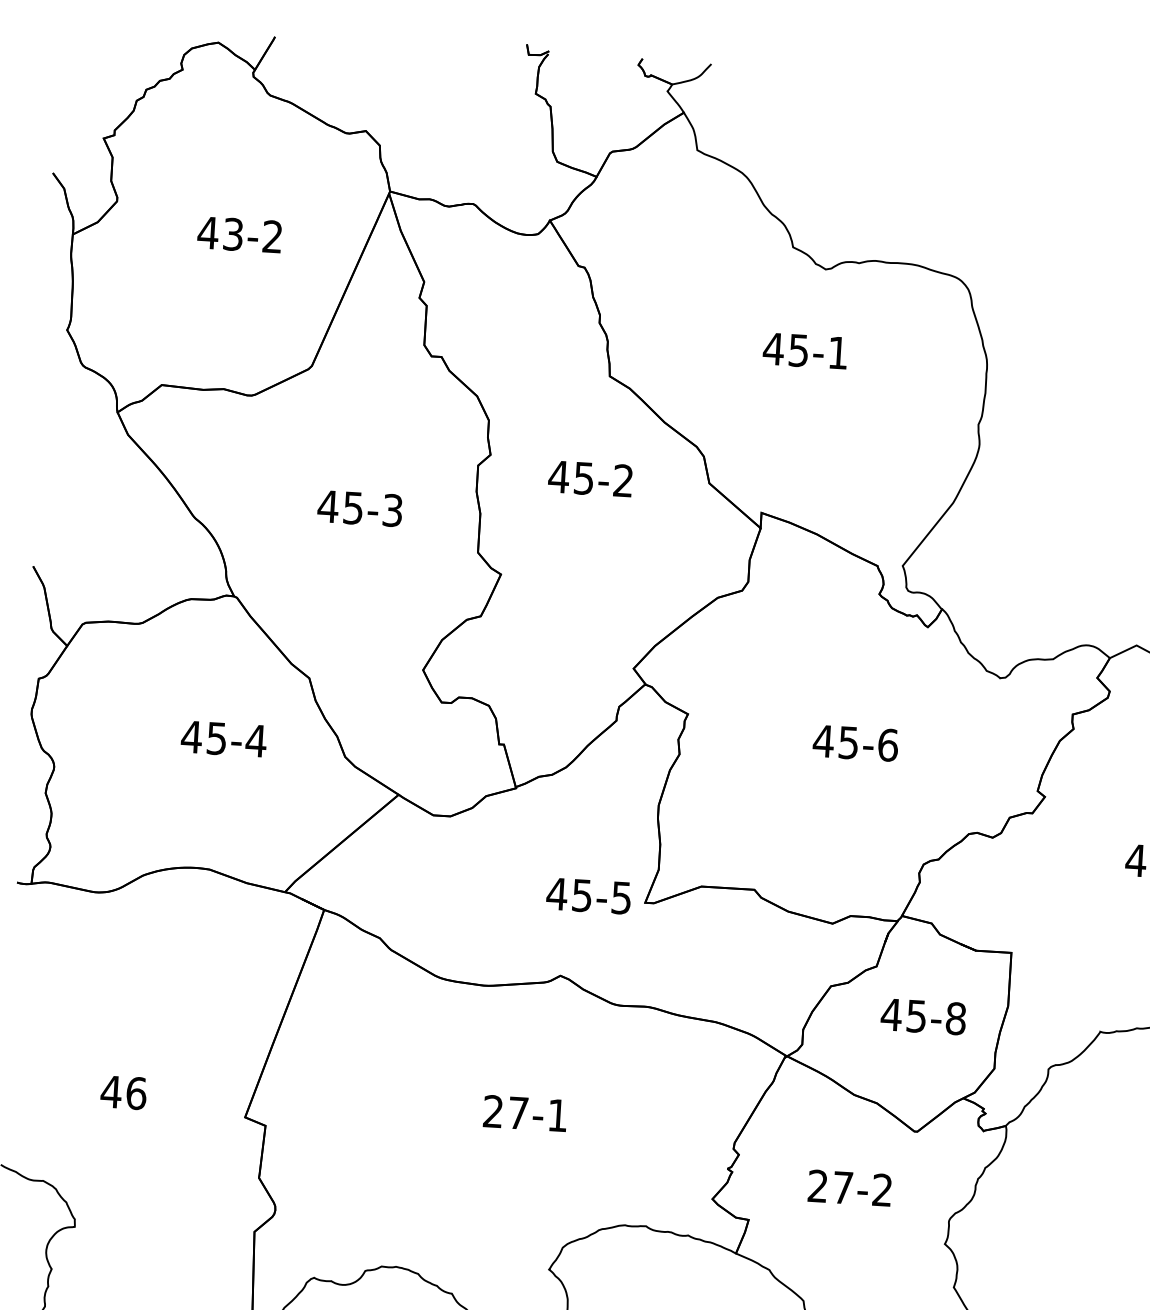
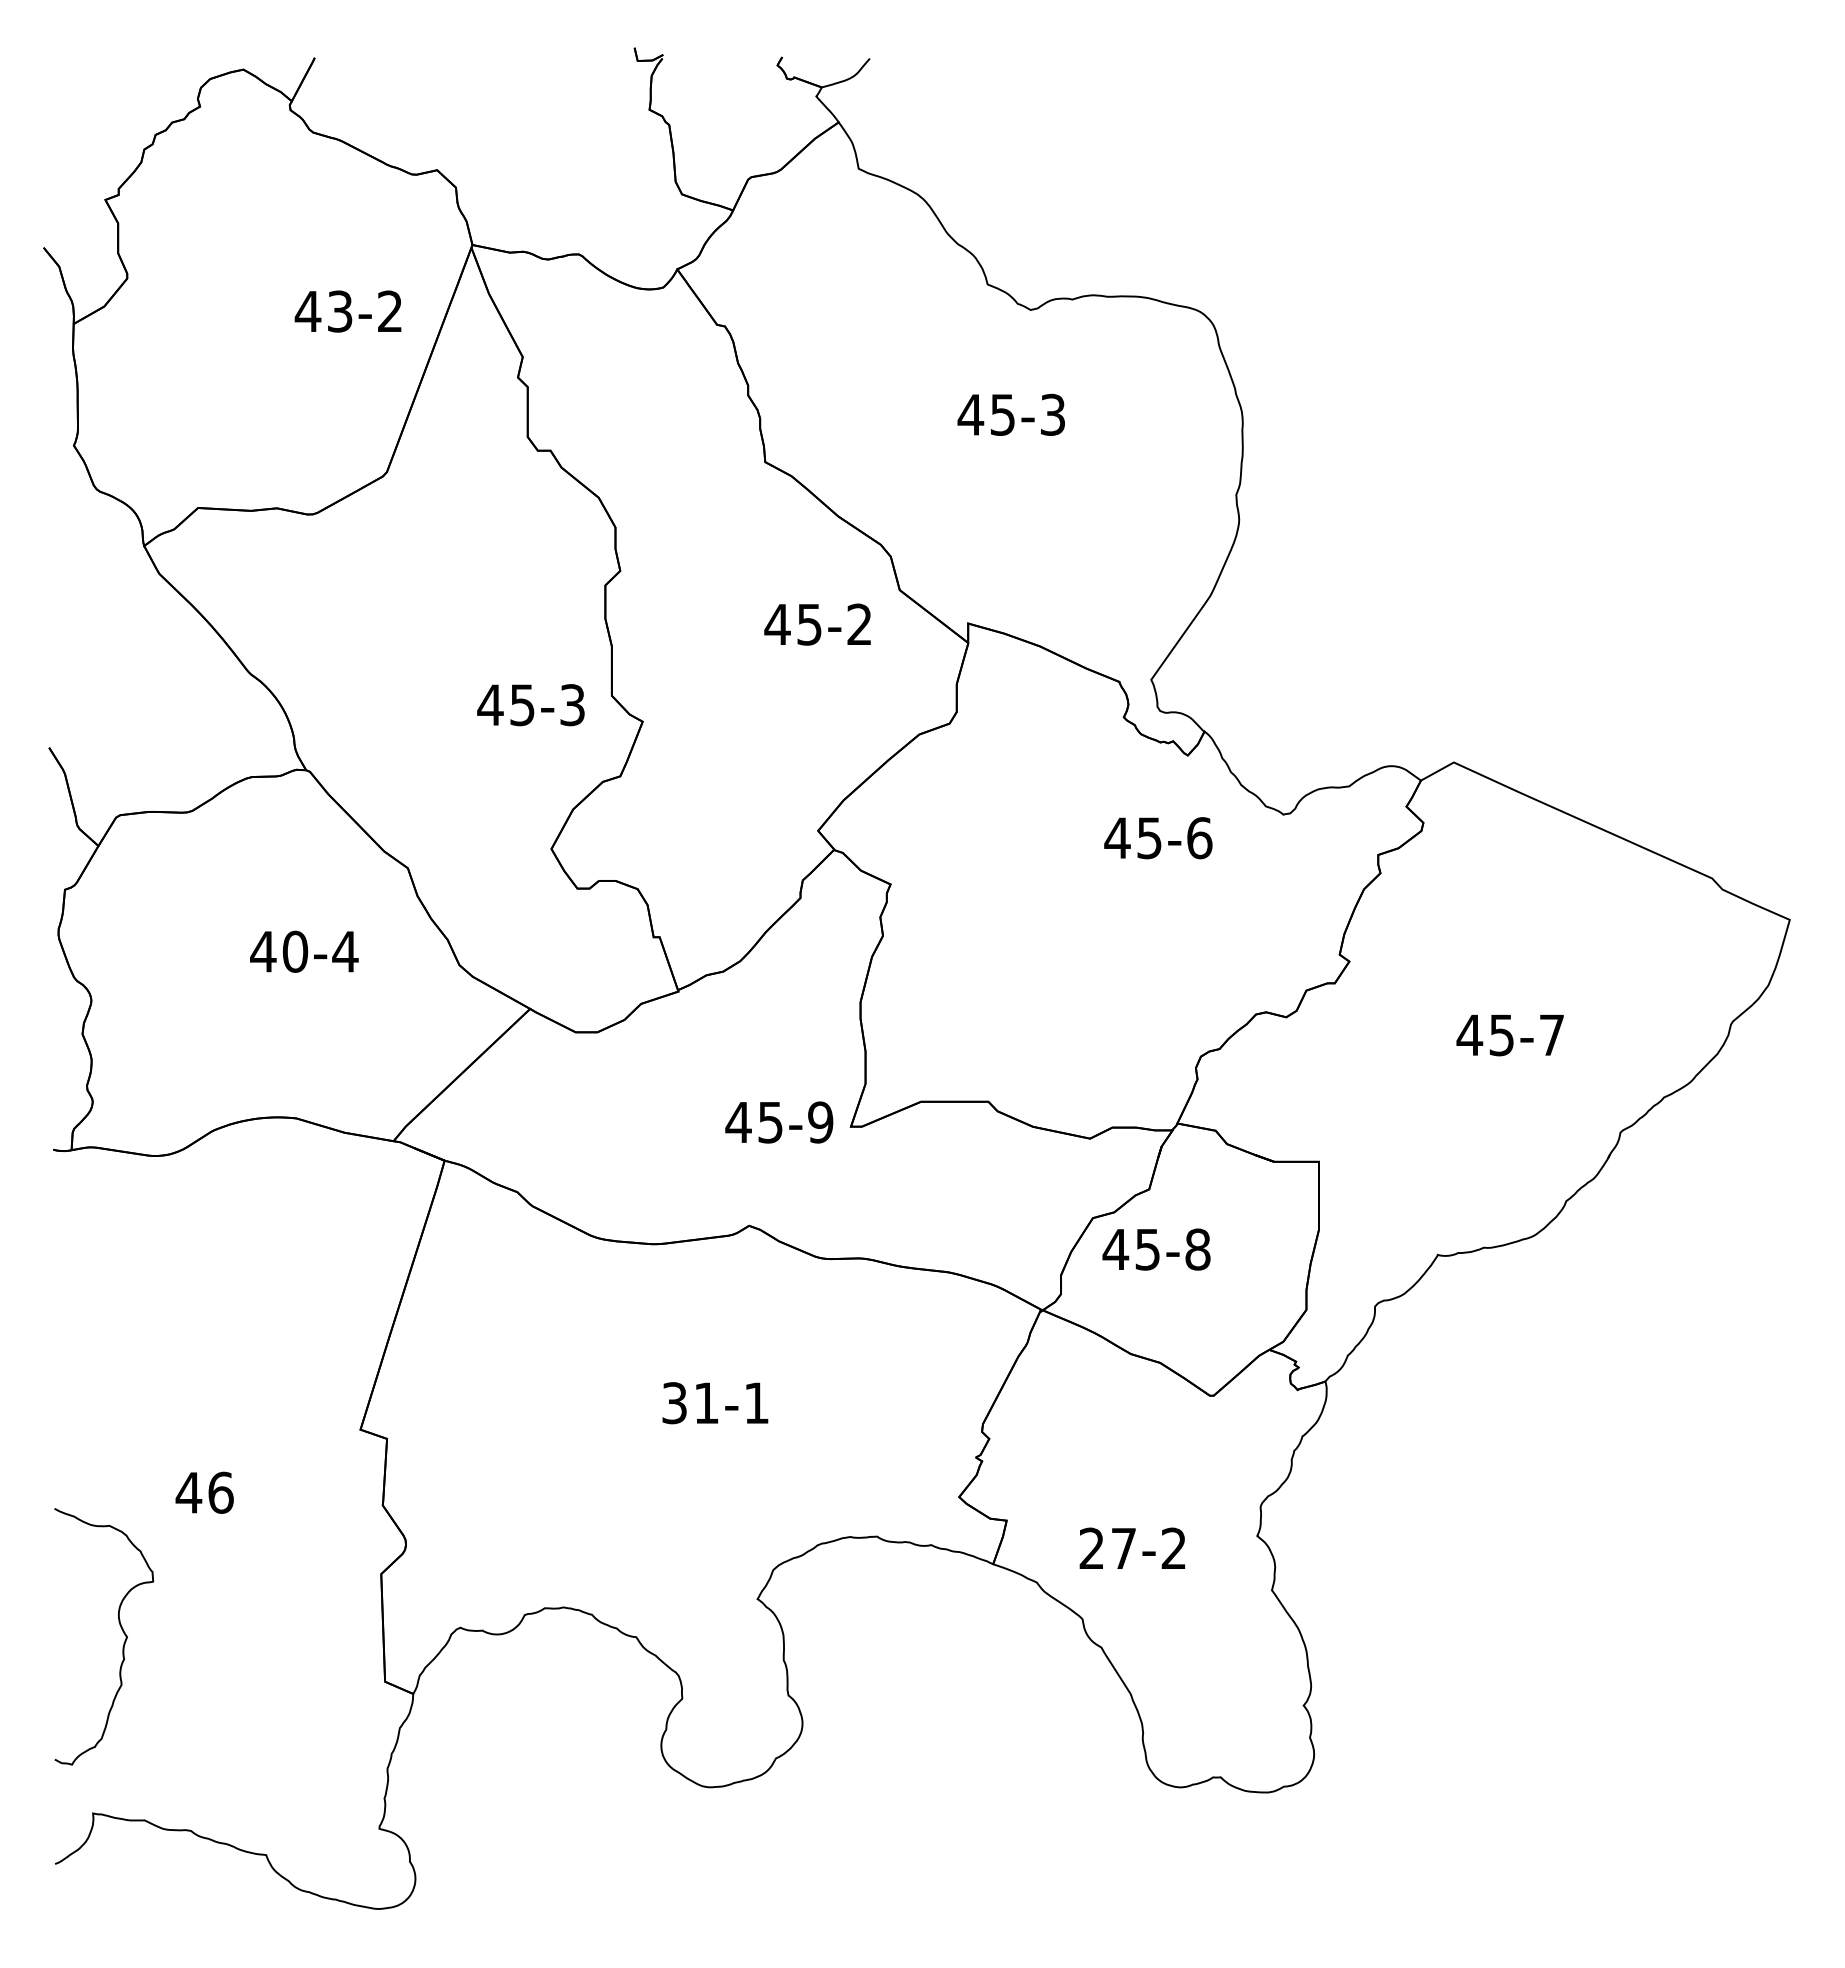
text: (239, 234) -> (347, 311), moved
text: (837, 352) -> (1052, 414), 45-1 -> 45-3
text: (590, 478) -> (817, 624), moved
text: (359, 508) -> (530, 705), moved
text: (217, 738) -> (295, 951), 45-4 -> 40-4
text: (855, 743) -> (1158, 838), moved
text: (621, 898) -> (820, 1122), 45-5 -> 45-9
text: (923, 1016) -> (1156, 1249), moved
text: (123, 1092) -> (204, 1492), moved
text: (505, 1112) -> (690, 1403), 27-1 -> 31-1
text: (849, 1187) -> (1131, 1547), moved

